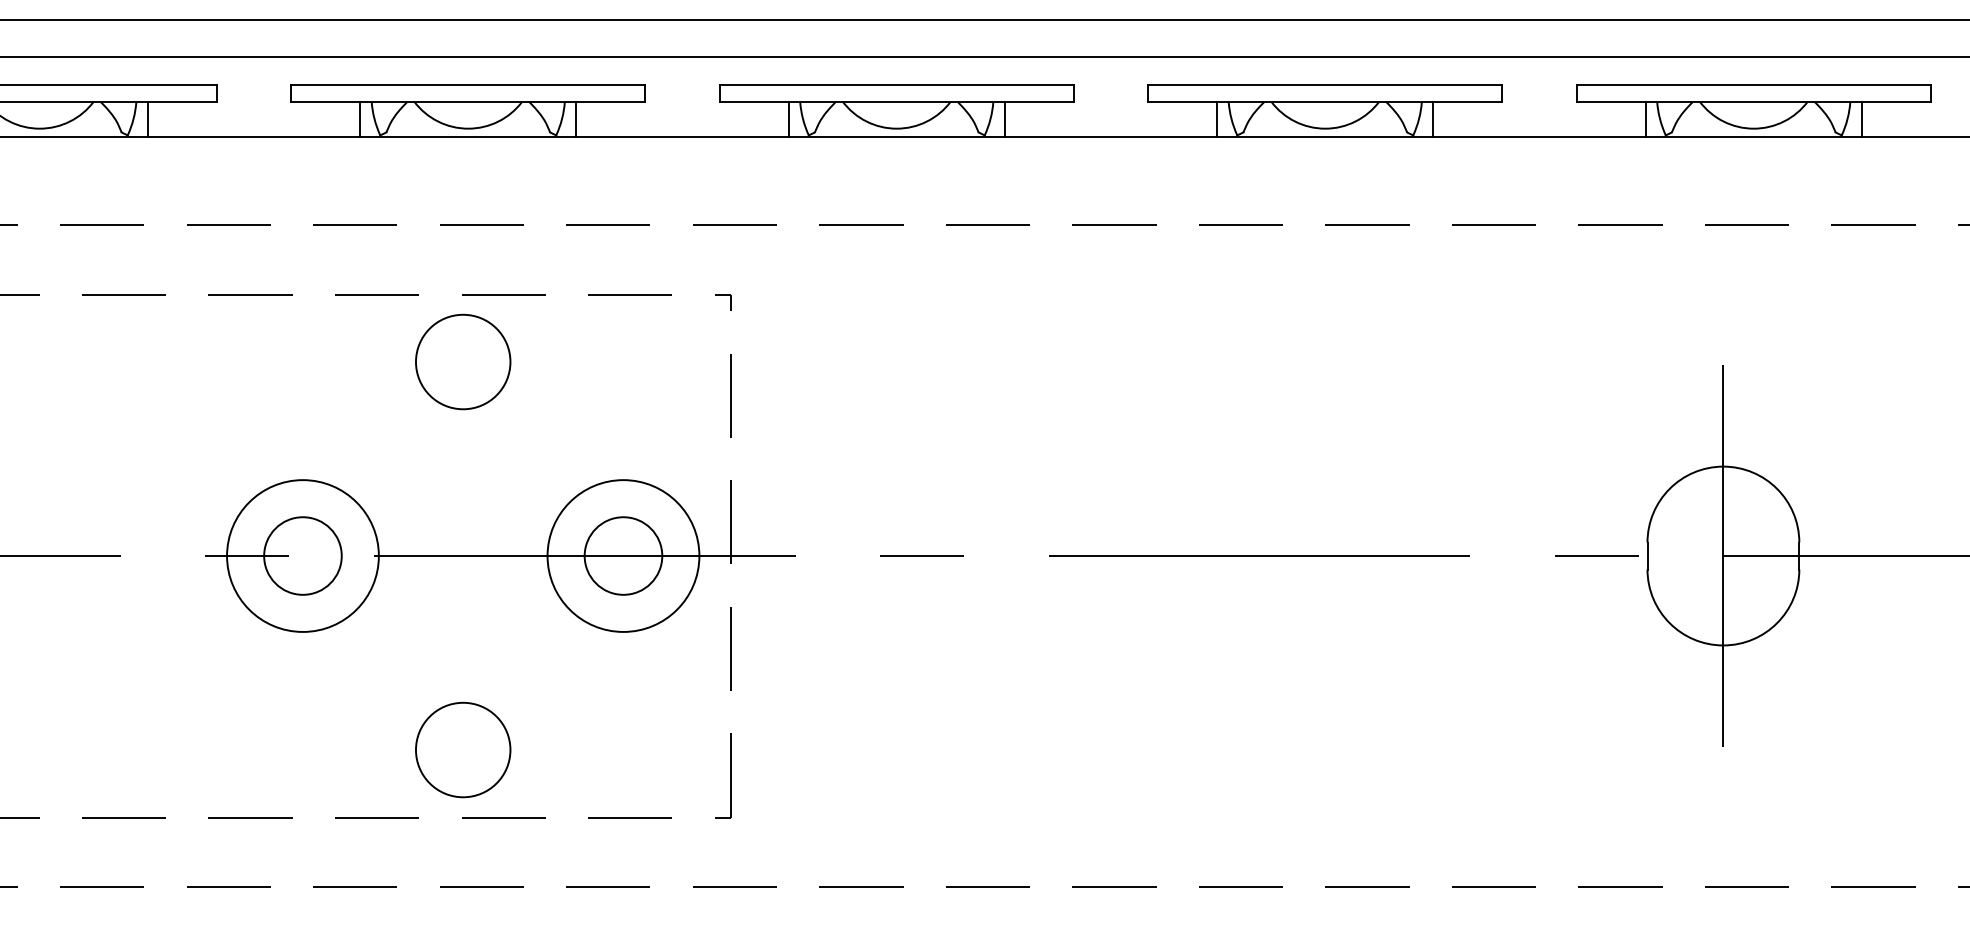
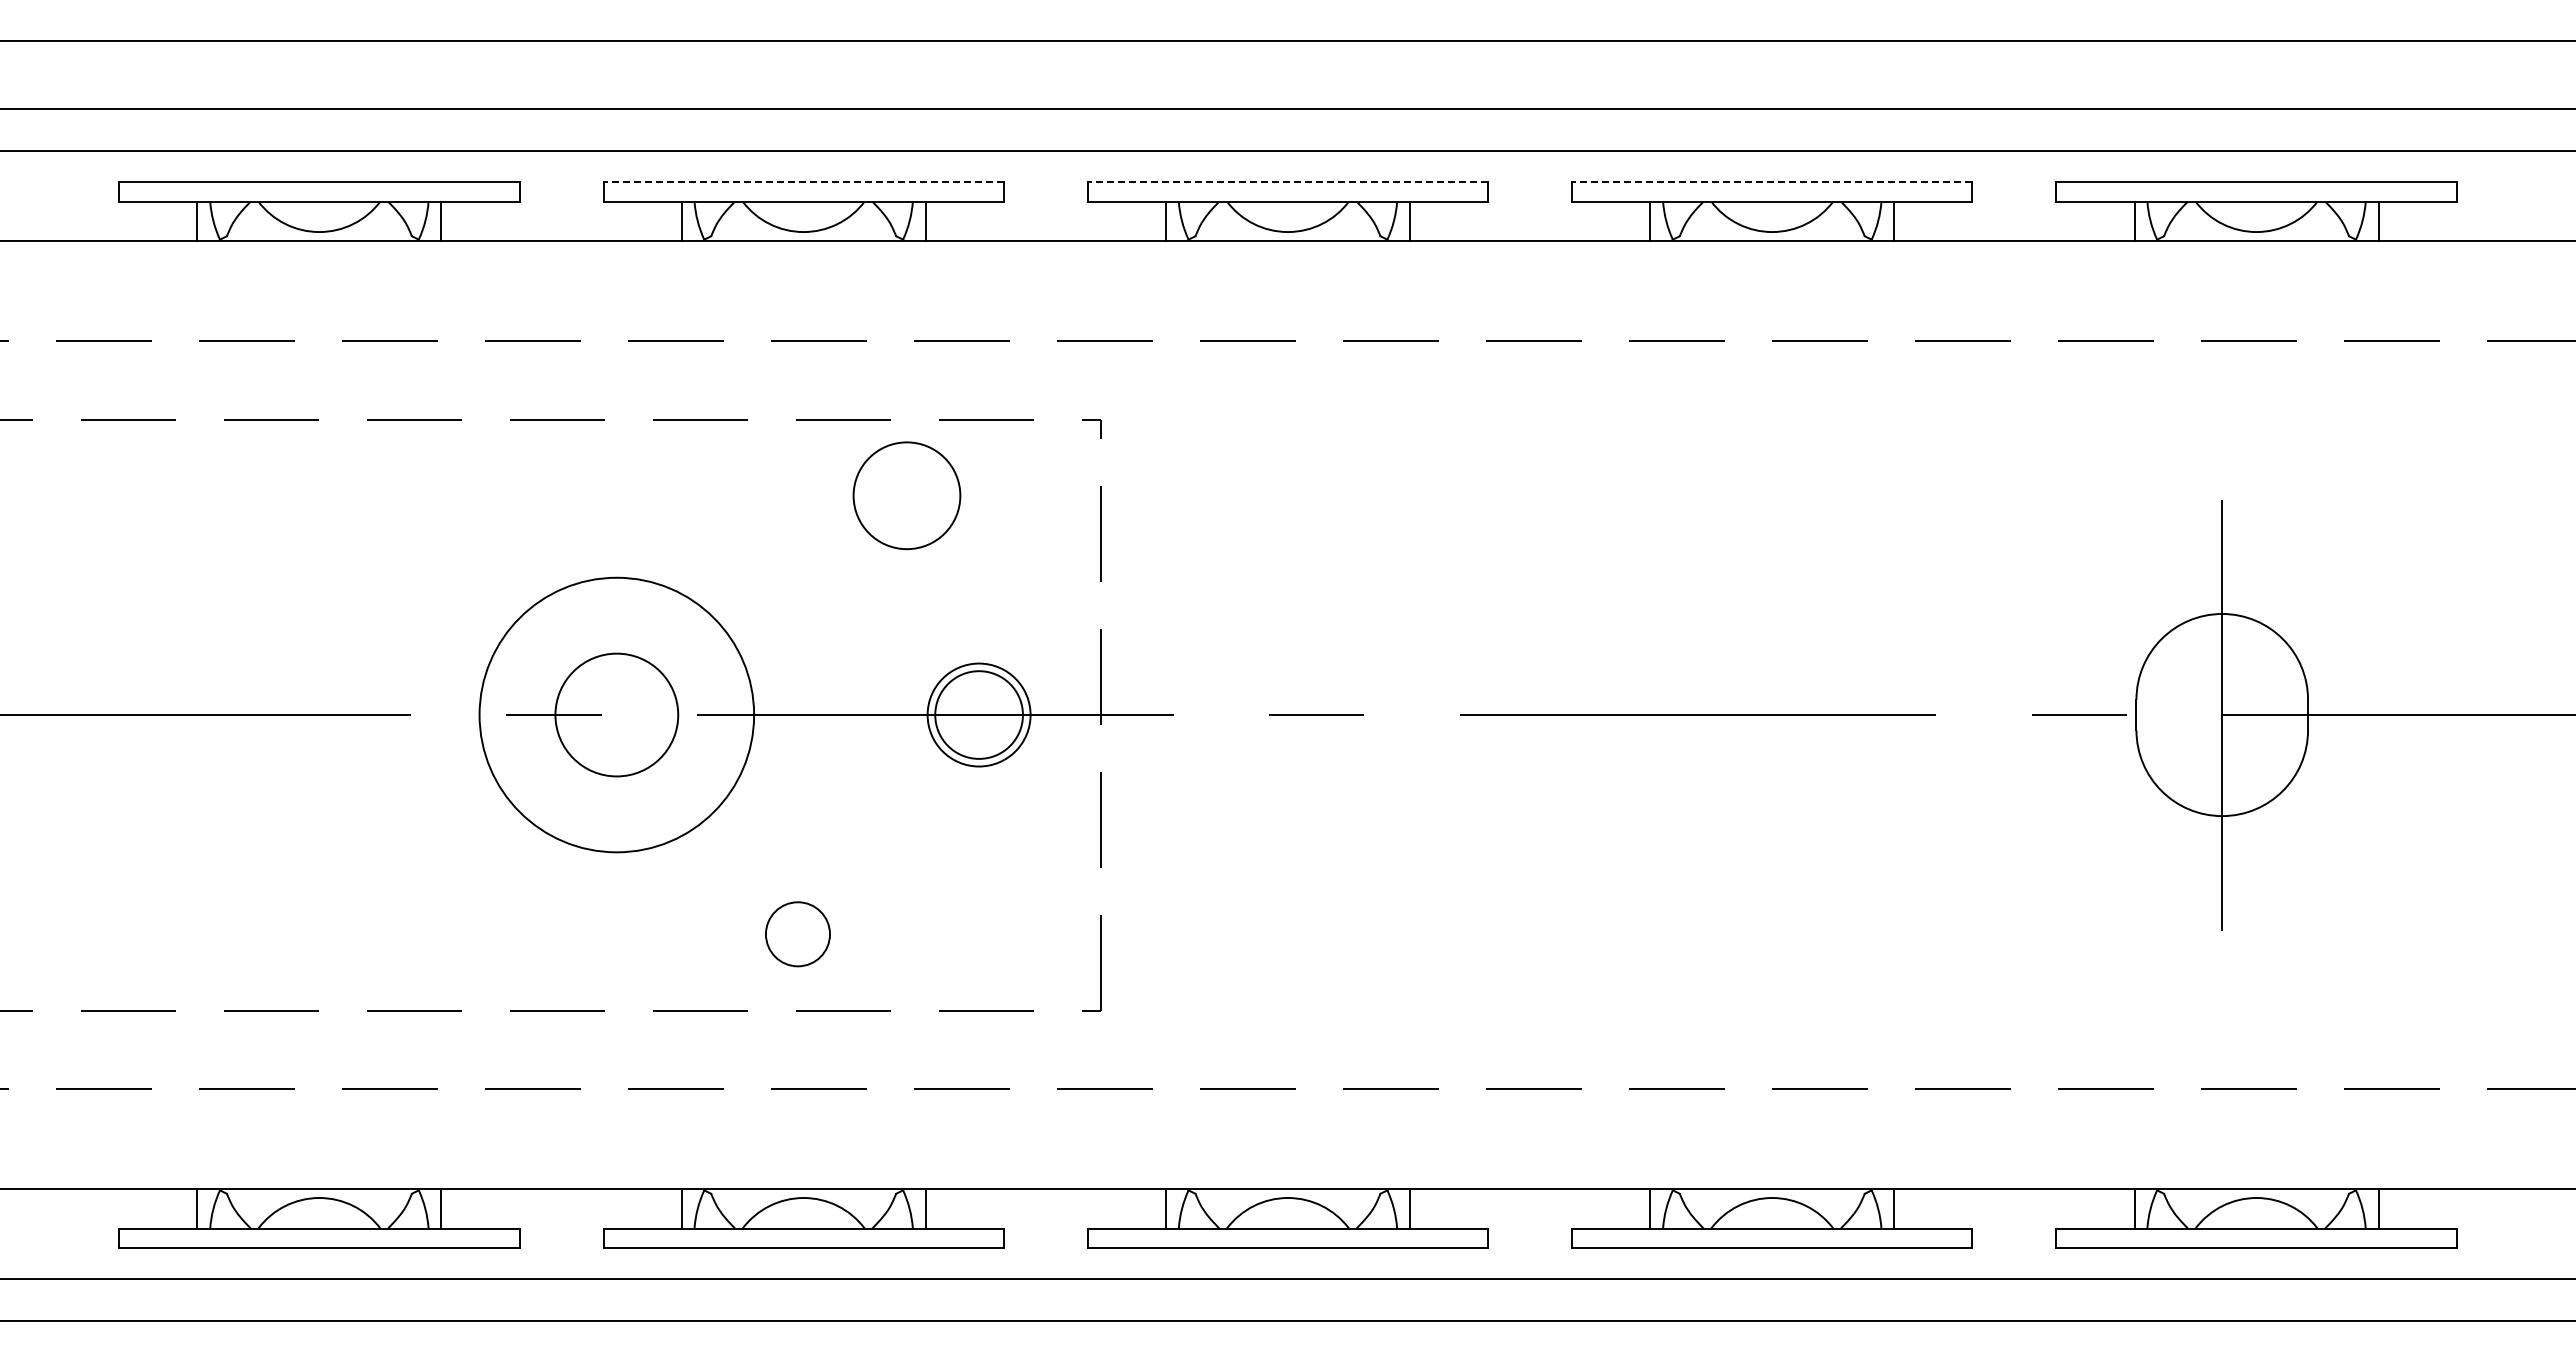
line: (468, 84) -> (803, 182), solid -> dashed
line: (896, 84) -> (1287, 182), solid -> dashed
line: (1324, 84) -> (1771, 182), solid -> dashed
circle: (462, 361) -> (906, 495), moved
circle: (302, 555) -> (616, 714), size x1.4
circle: (302, 555) -> (616, 714), size x1.6
circle: (622, 555) -> (978, 714), size x0.6
circle: (462, 749) -> (797, 933), size x0.6

